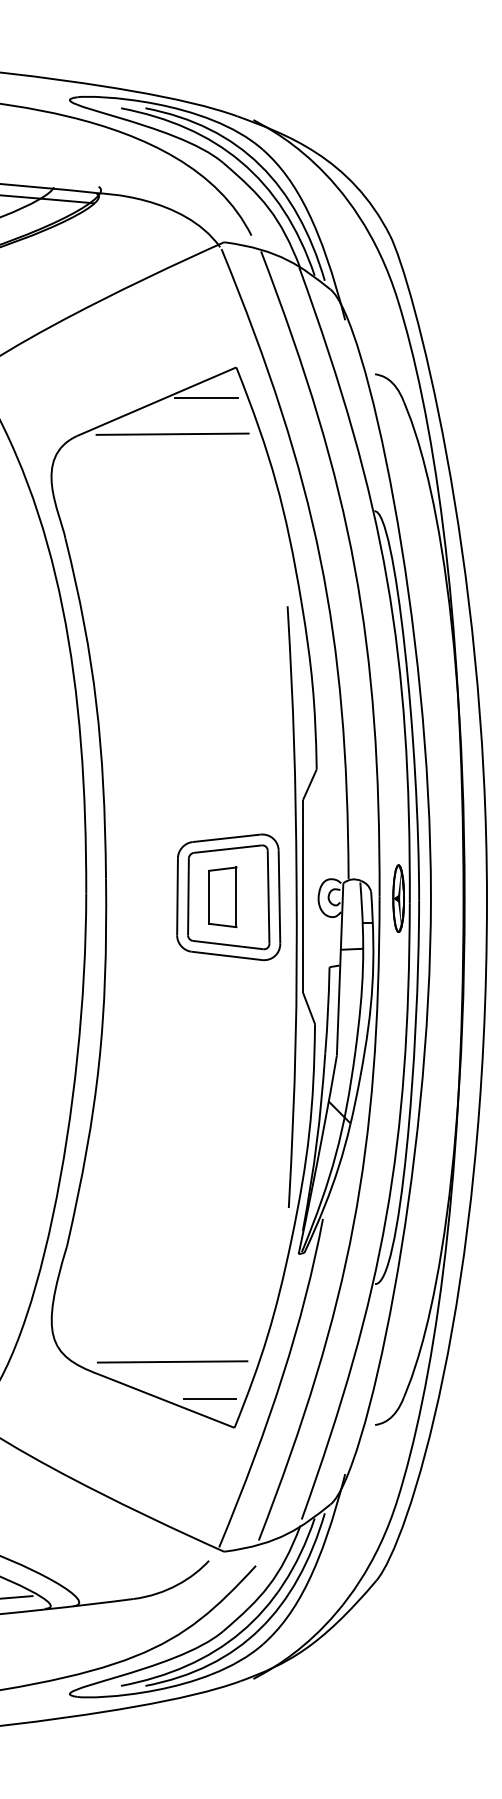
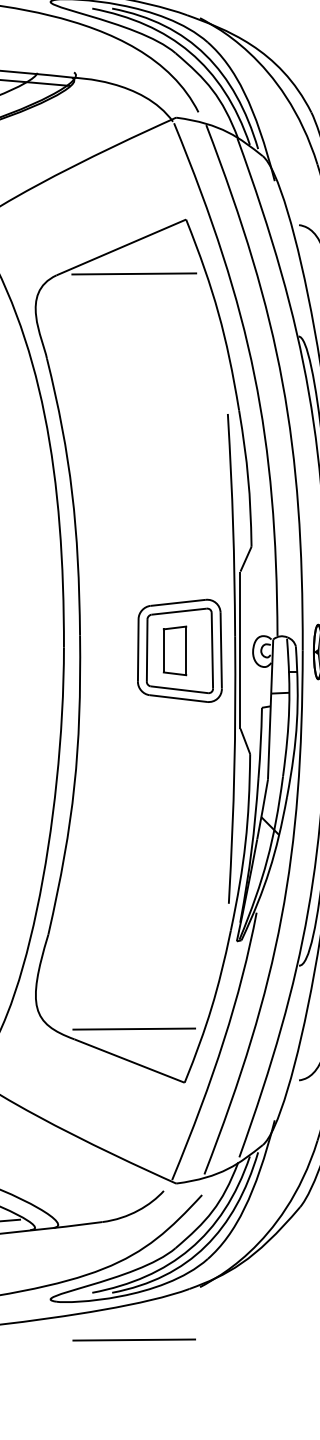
line: (206, 398) -> (161, 244), removed
line: (209, 1399) -> (164, 1059), removed
line: (172, 1743) -> (134, 1339), added

